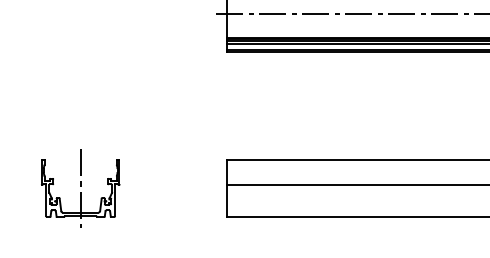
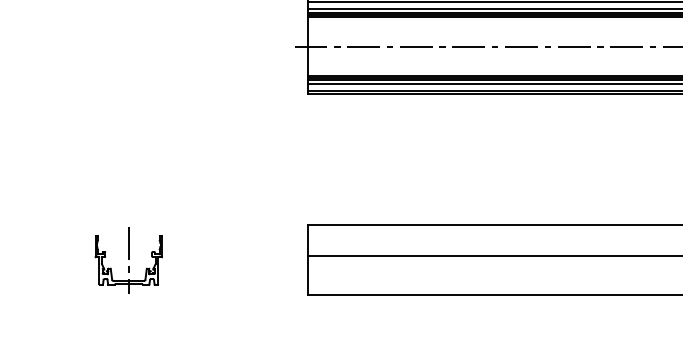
part: (80, 187) -> (128, 259), size x0.7

